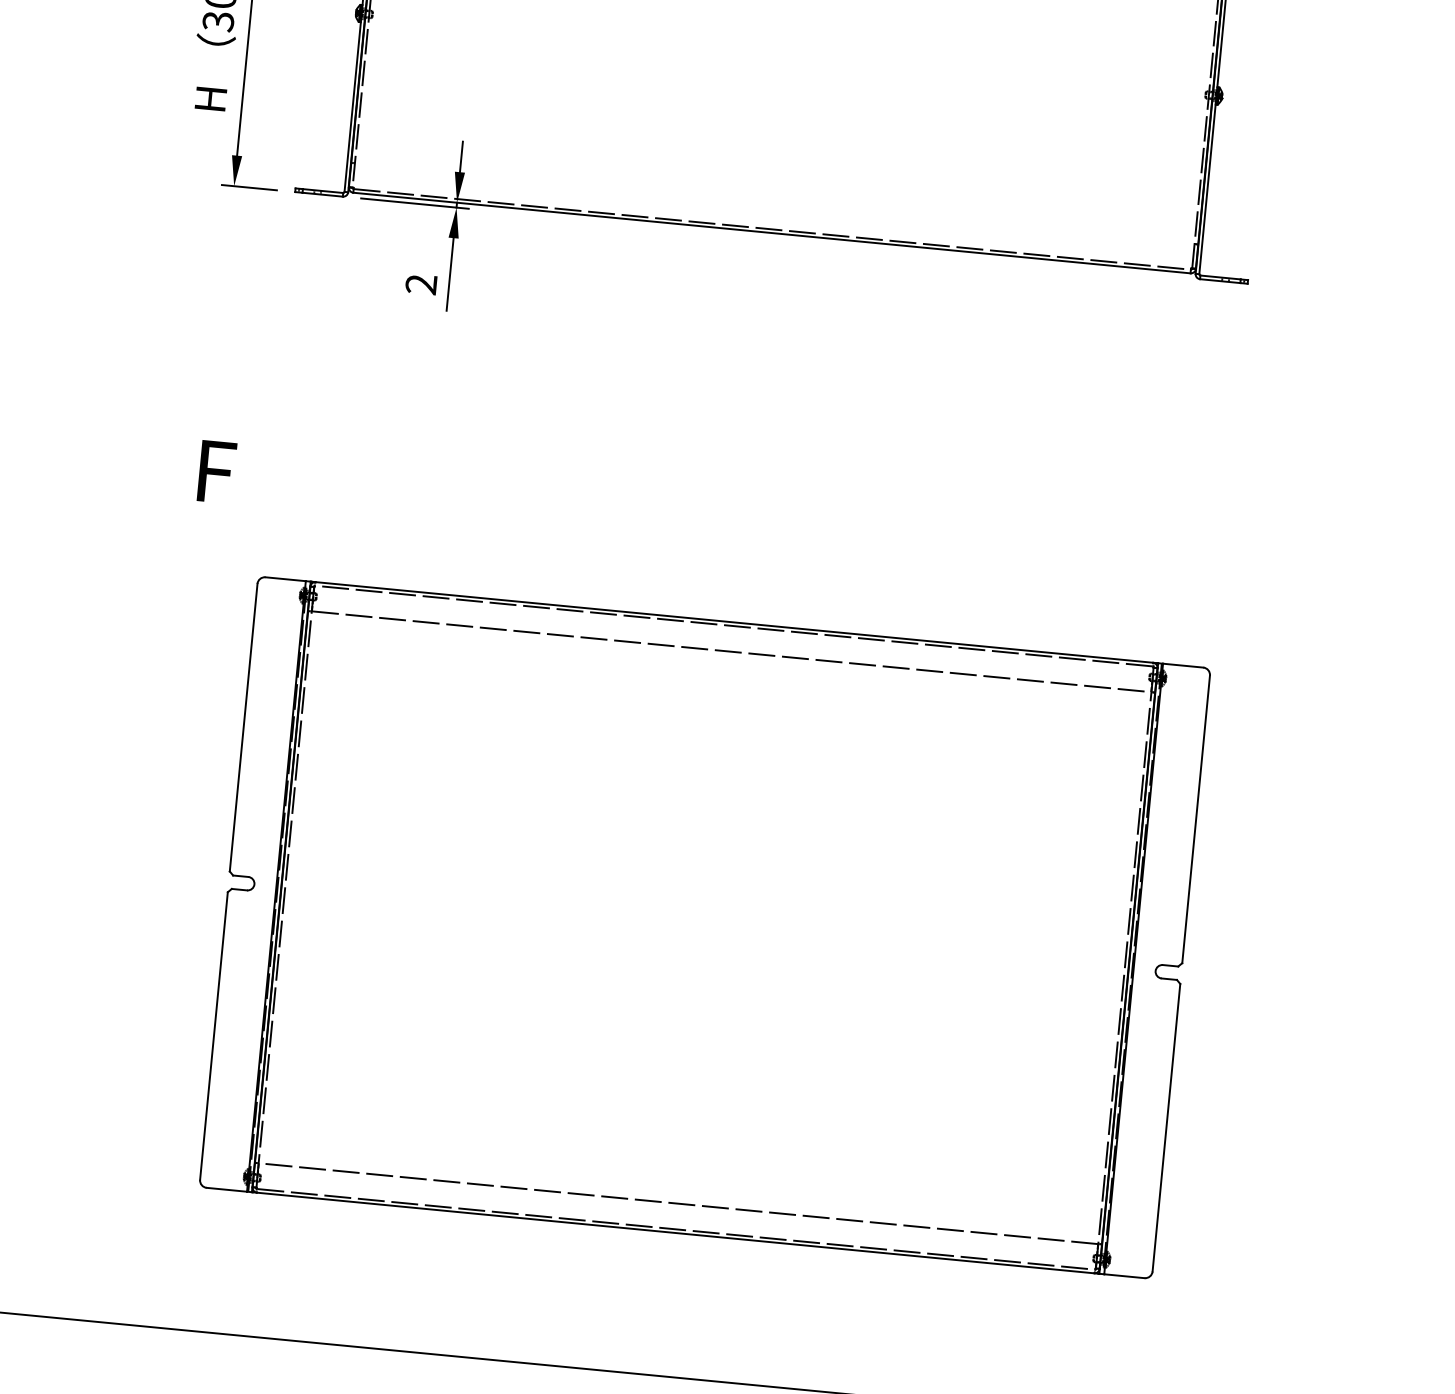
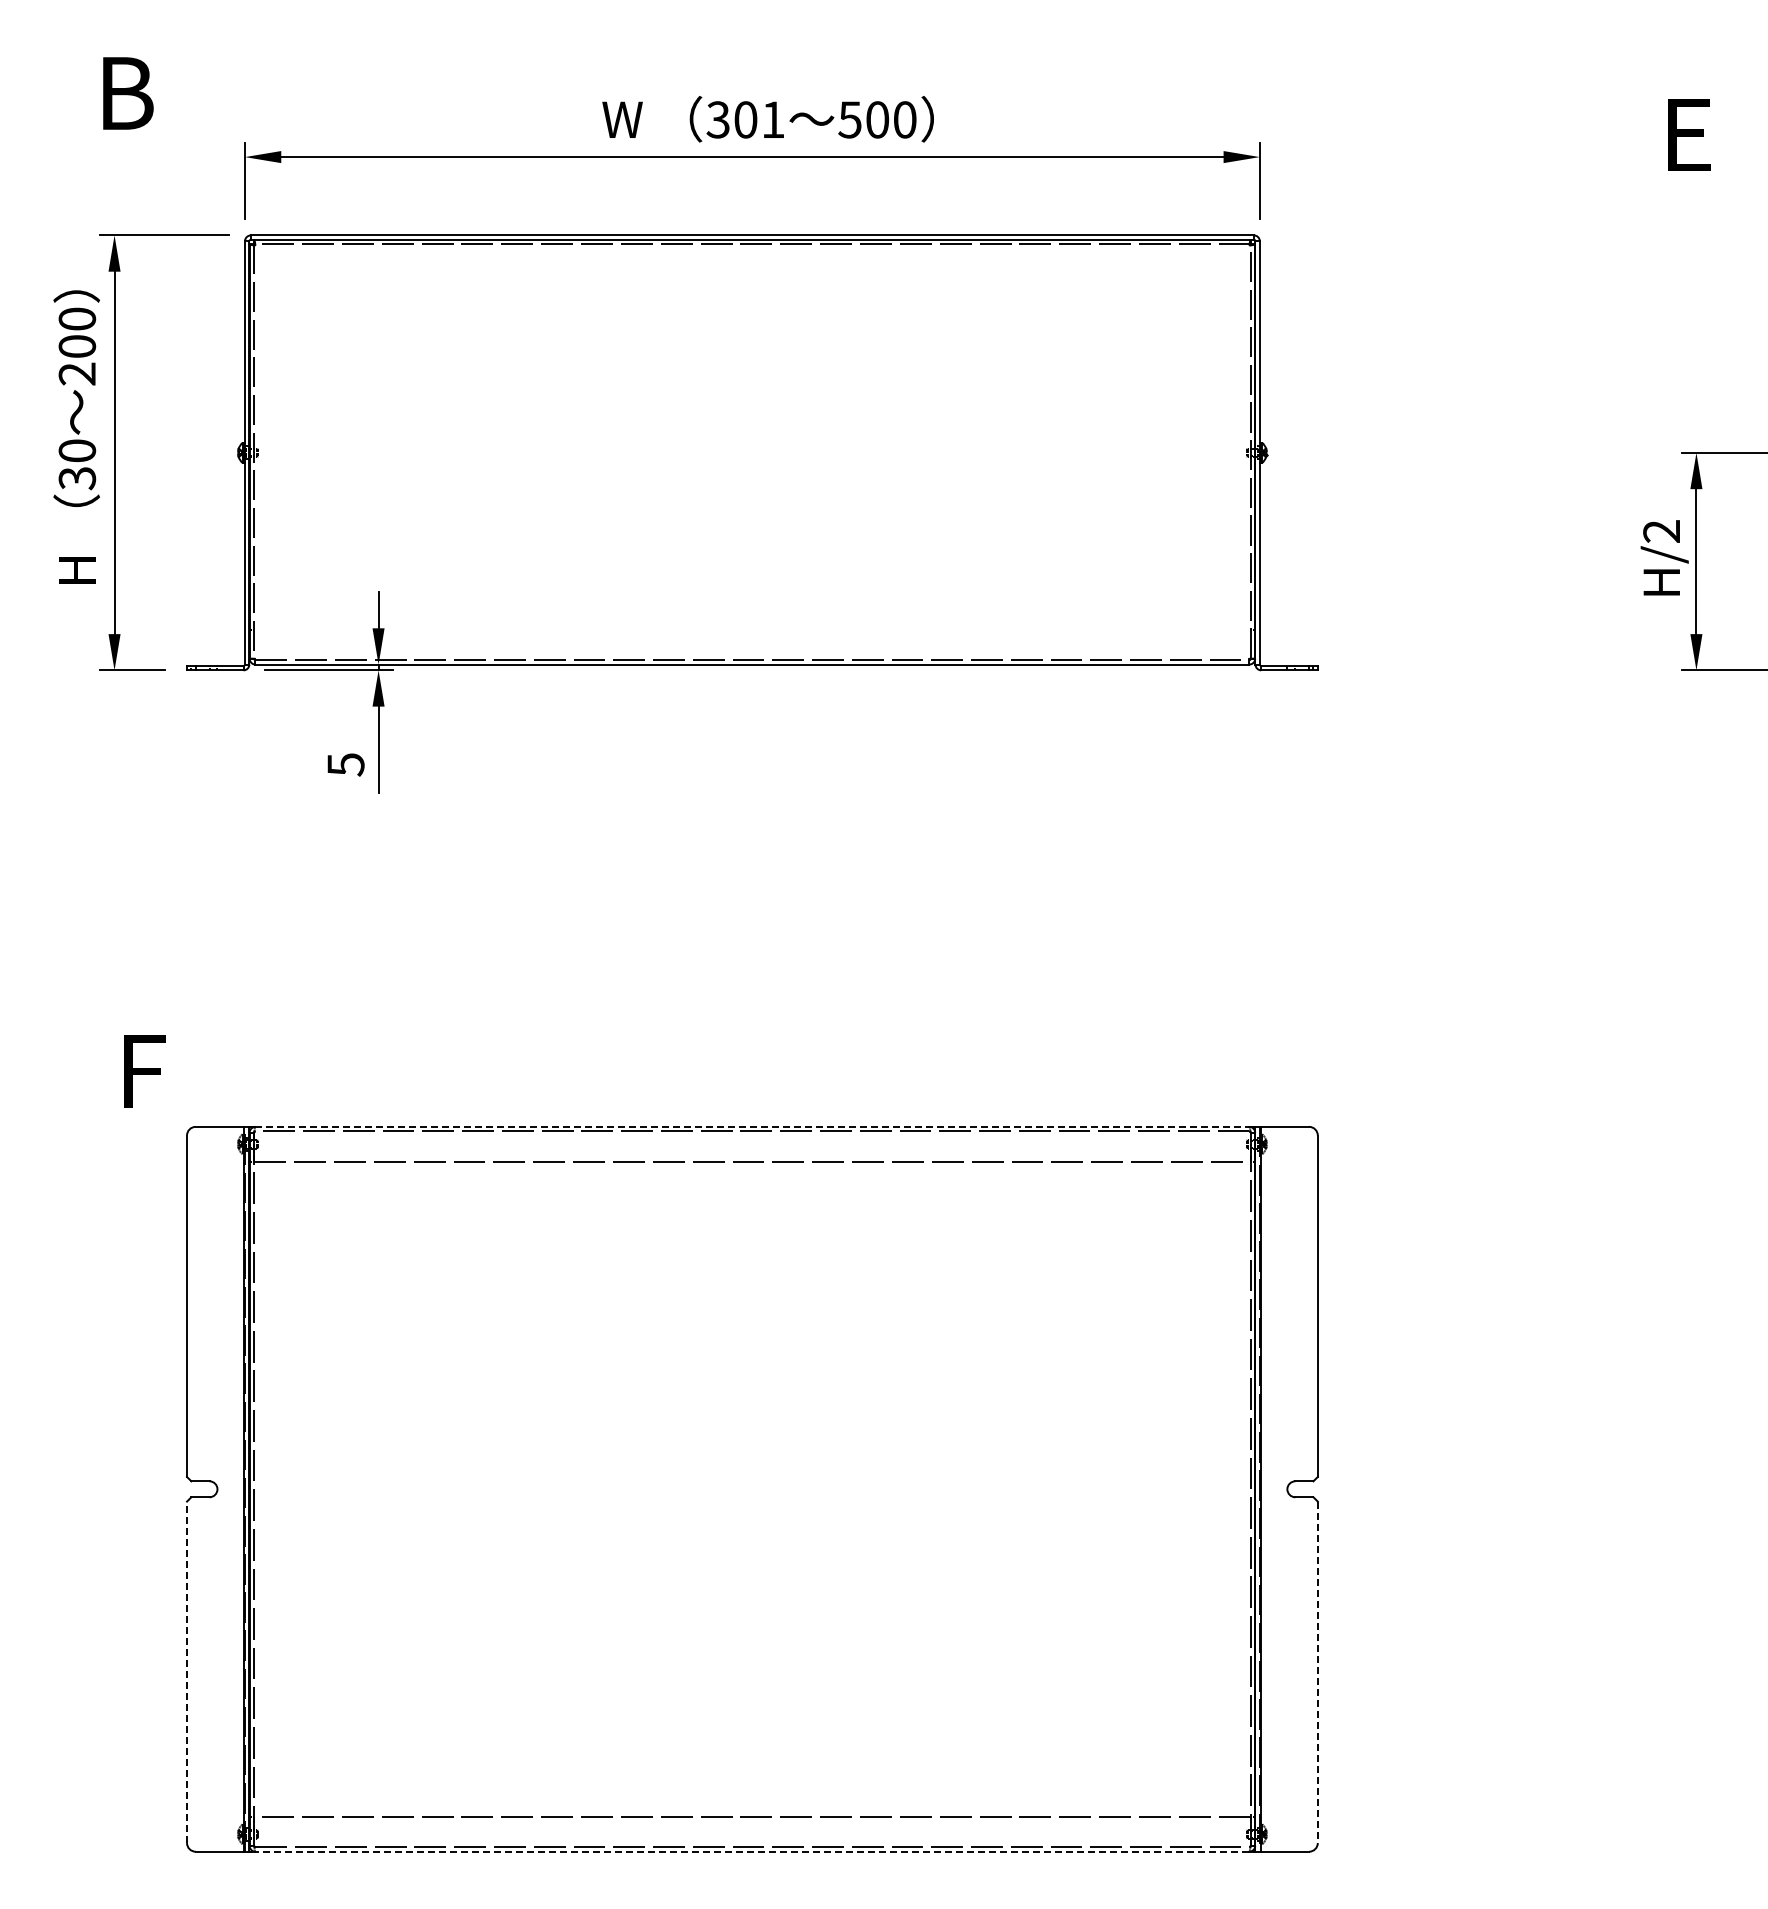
text: (421, 284) -> (345, 764), 2 -> 5
text: (216, 471) -> (144, 1071), moved
line: (734, 622) -> (752, 1126), solid -> dashed
line: (214, 1036) -> (187, 1672), solid -> dashed
line: (1166, 1127) -> (1317, 1672), solid -> dashed
line: (675, 1232) -> (752, 1851), solid -> dashed

